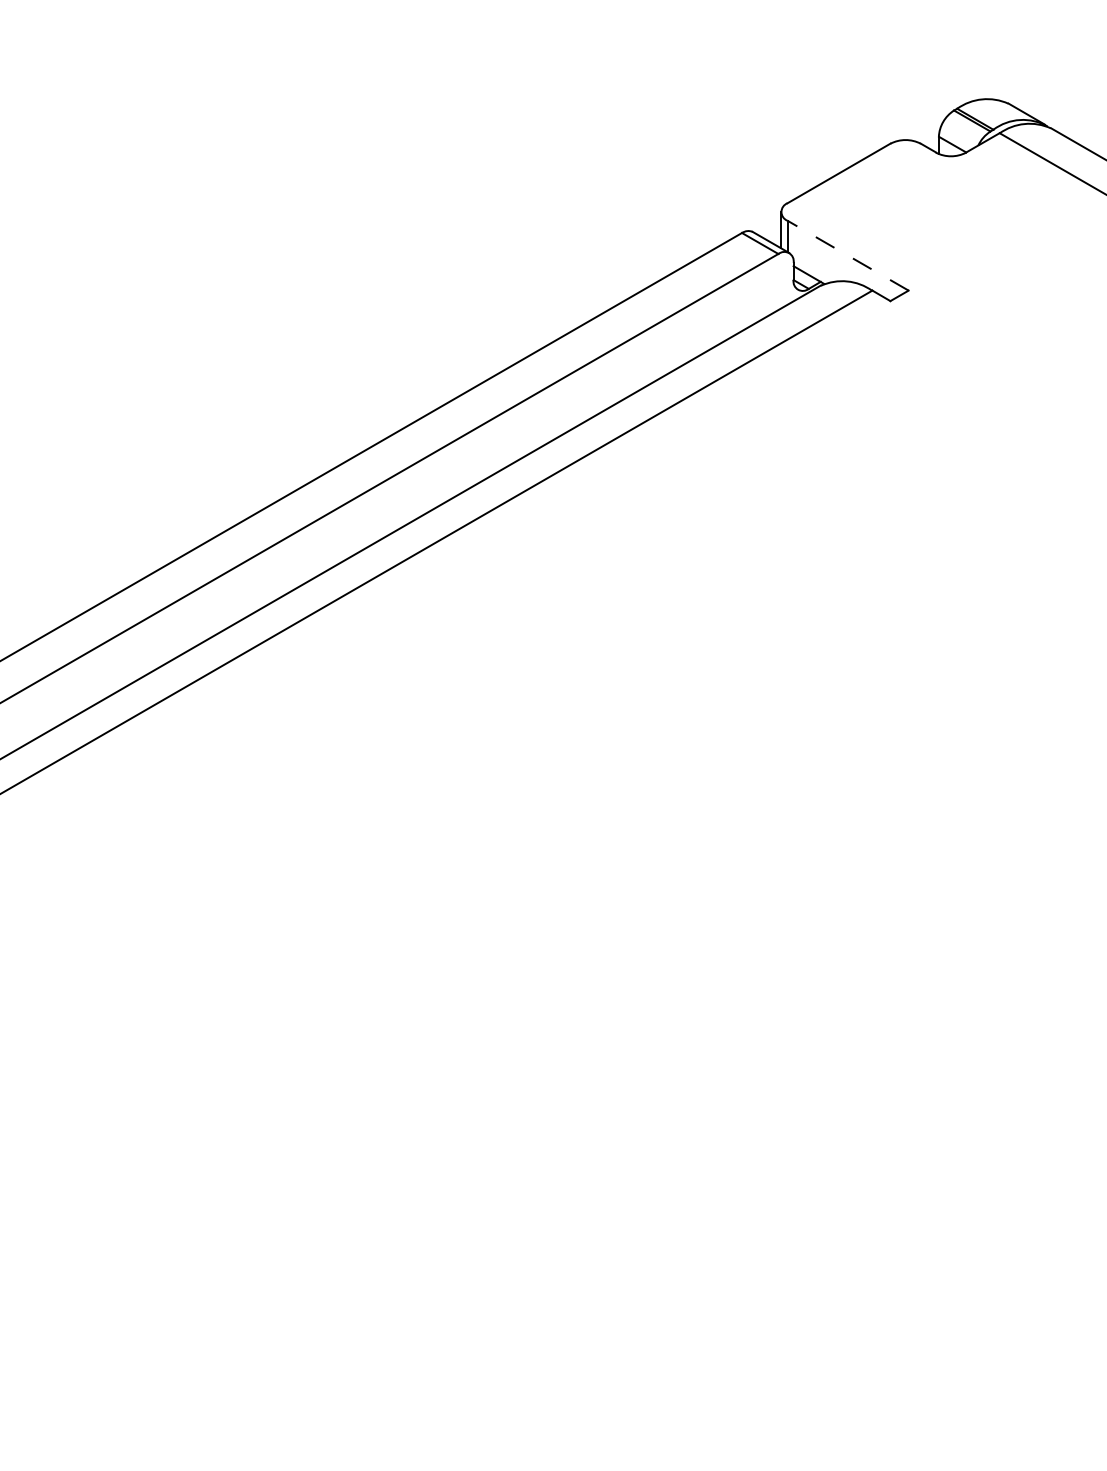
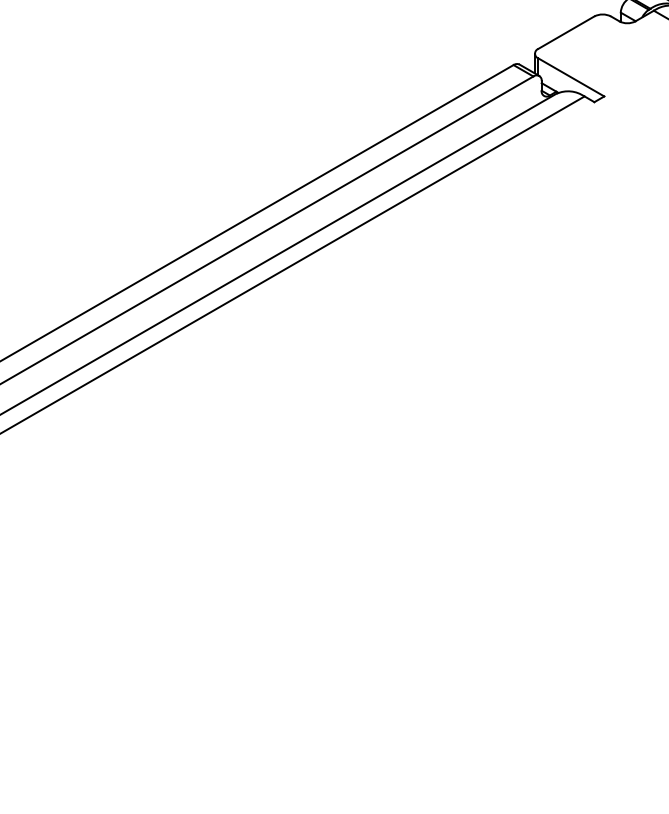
line: (846, 255) -> (570, 77), dashed -> solid

